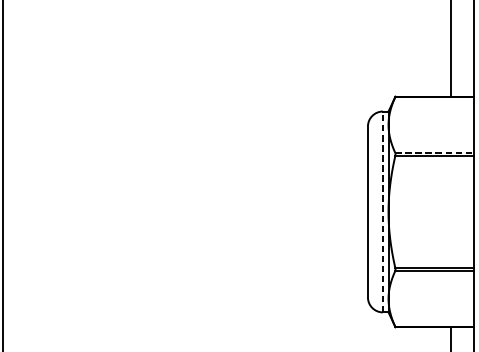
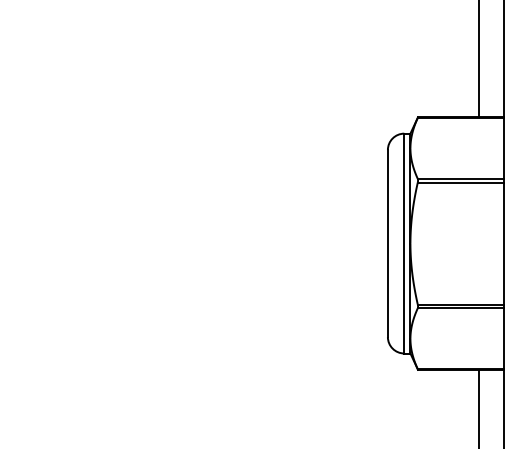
line: (435, 152) -> (461, 178), dashed -> solid
line: (383, 211) -> (404, 243), dashed -> solid

